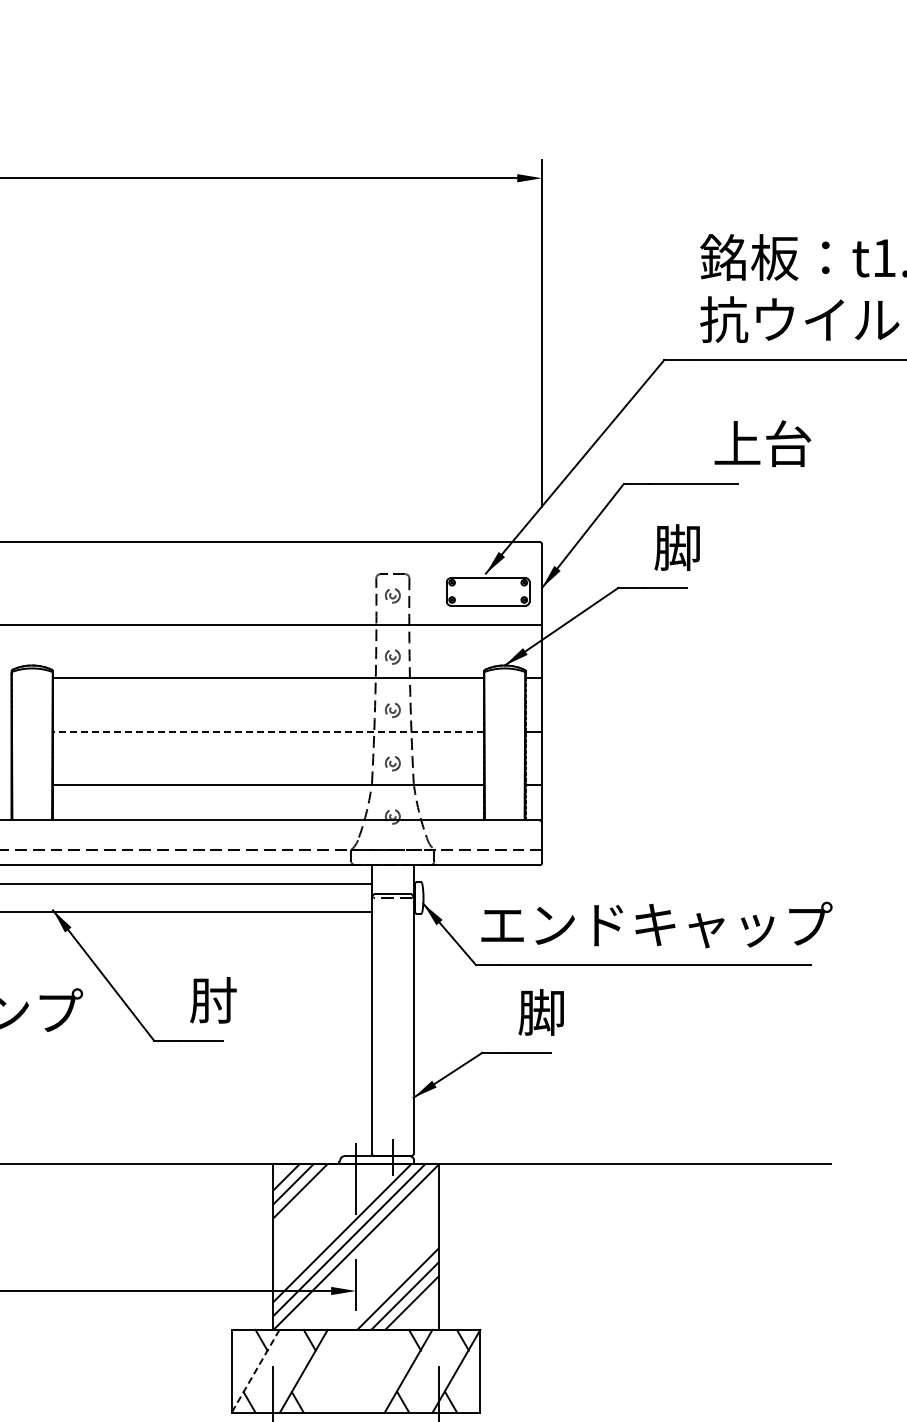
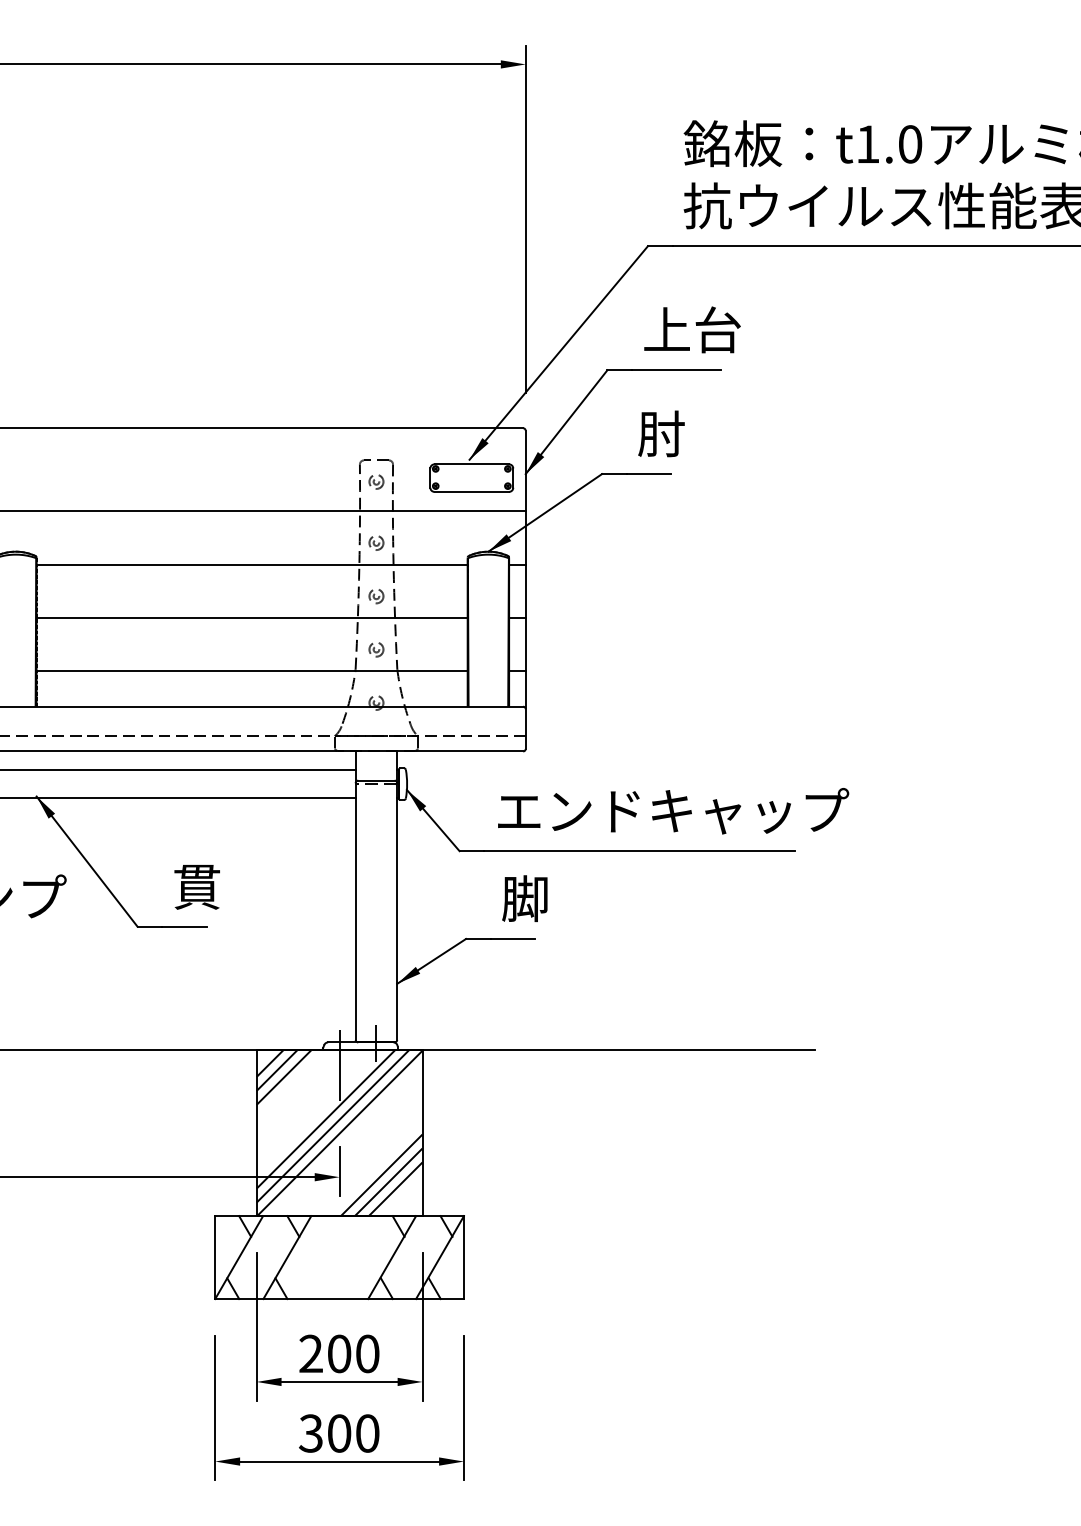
text: (762, 443) -> (692, 329), moved
text: (677, 547) -> (661, 433), 脚 -> 肘
line: (268, 731) -> (252, 617), dashed -> solid
text: (656, 925) -> (673, 811), moved
text: (212, 1000) -> (196, 886), 肘 -> 貫
line: (255, 1371) -> (239, 1257), dashed -> solid

